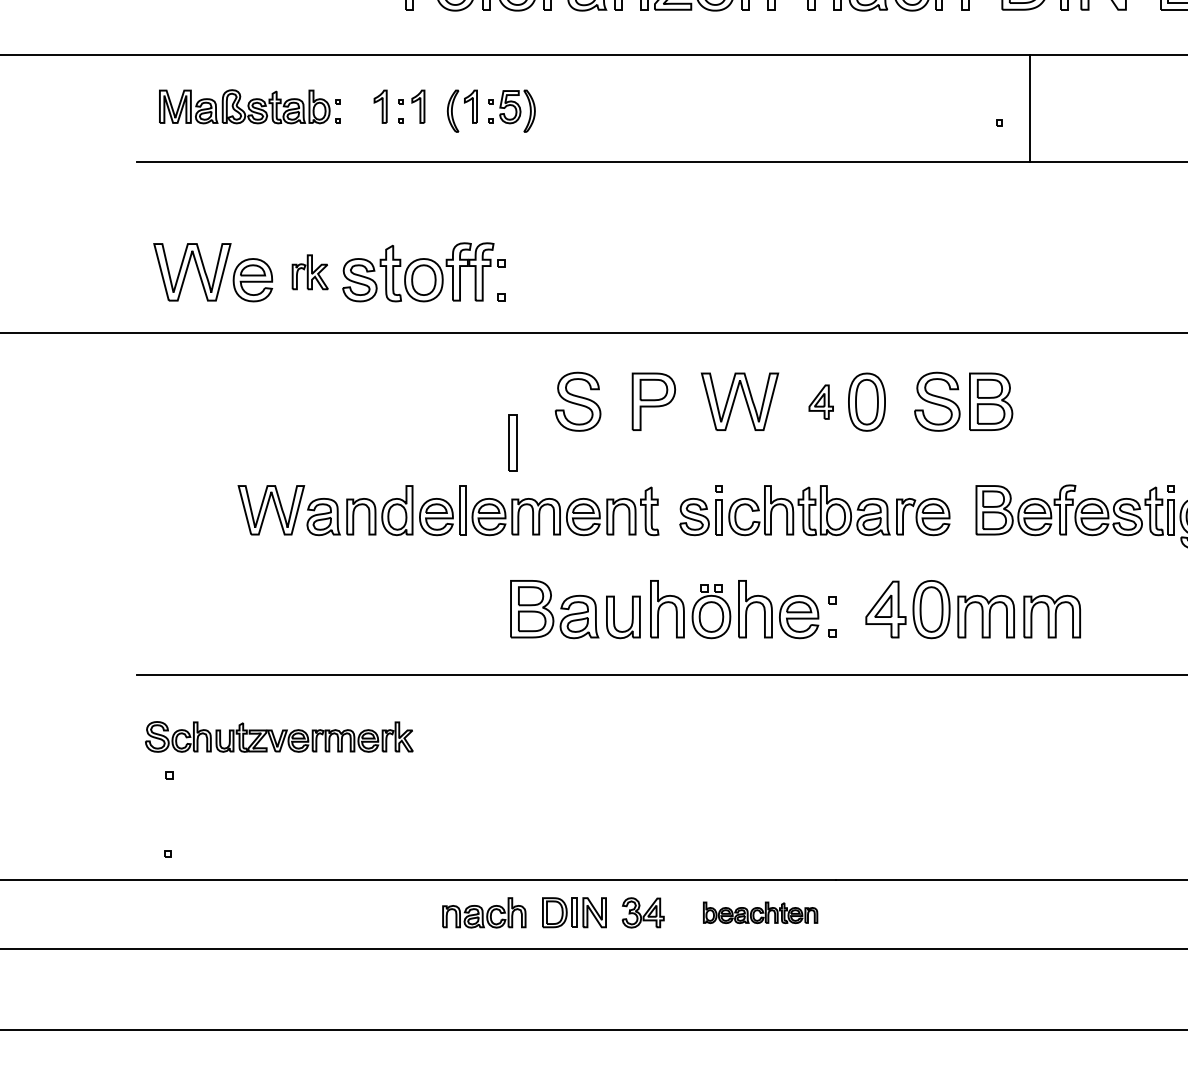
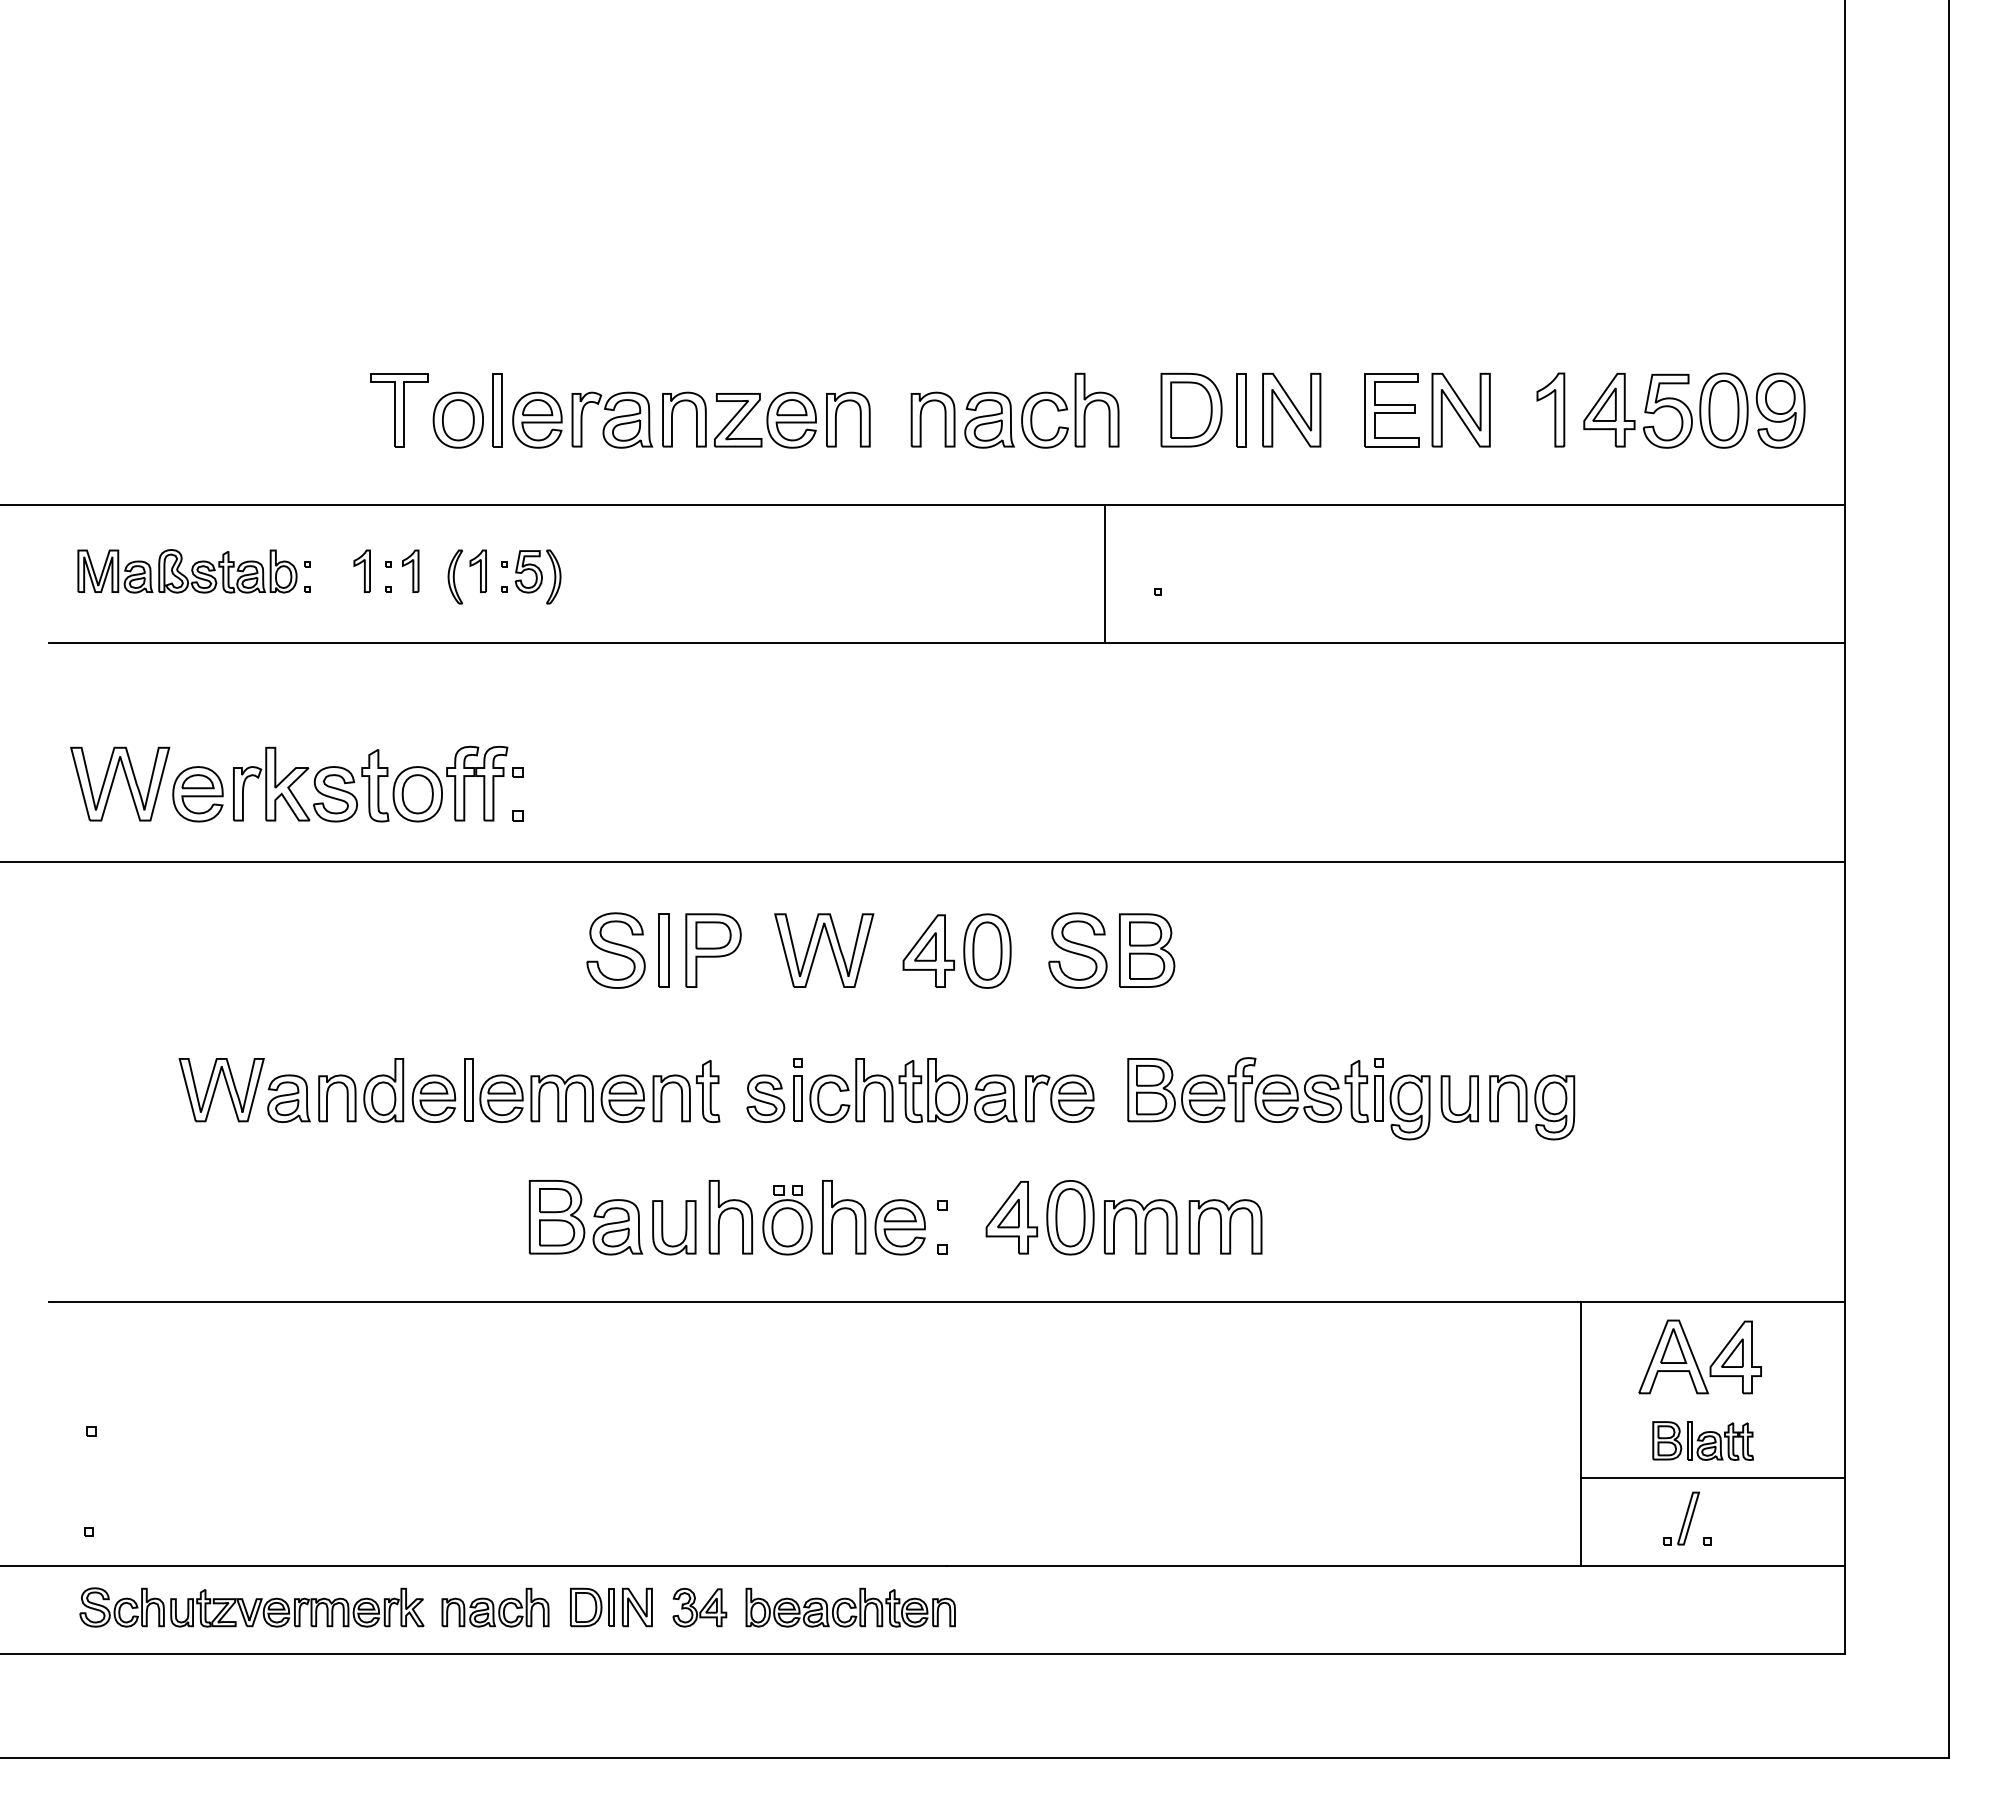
line: (1029, 108) -> (1105, 573), moved
part: (310, 271) -> (271, 783), size x1.67
part: (821, 401) -> (928, 950), size x1.67
part: (512, 442) -> (663, 950), moved
part: (278, 736) -> (251, 1607), moved
part: (760, 912) -> (850, 1607), size x1.43

